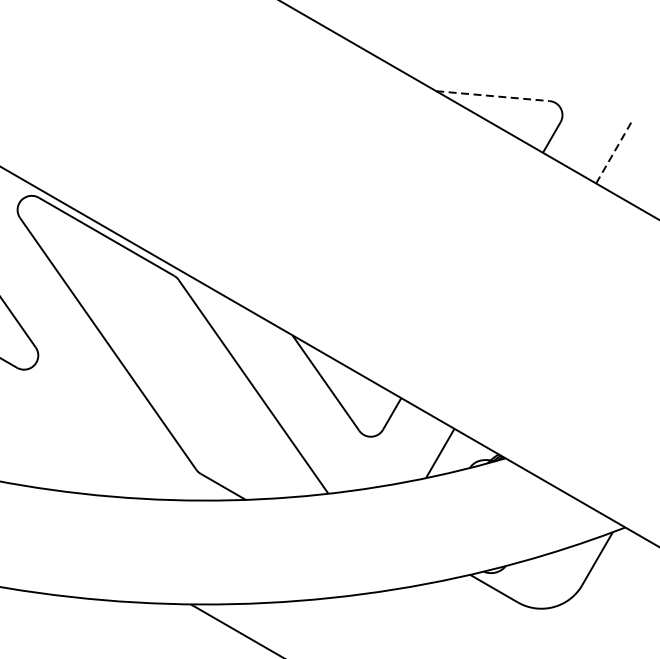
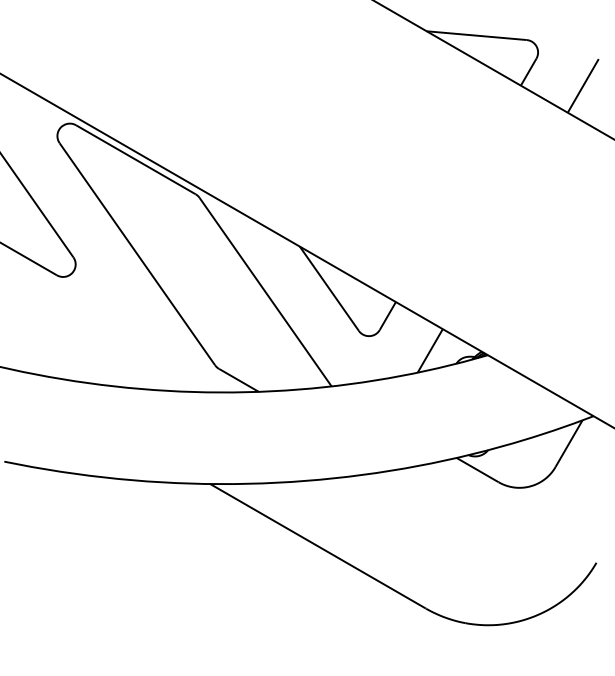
line: (493, 95) -> (477, 35), dashed -> solid
line: (613, 152) -> (583, 85), dashed -> solid

